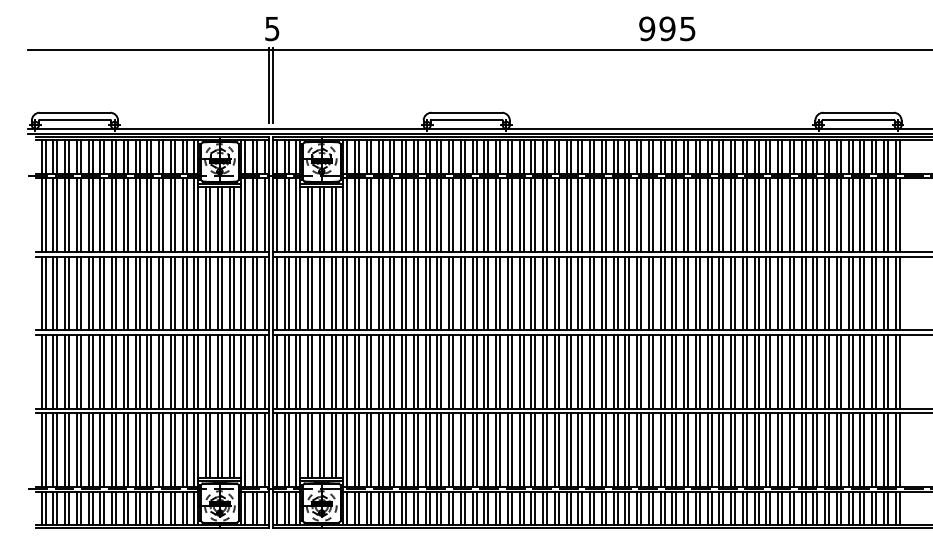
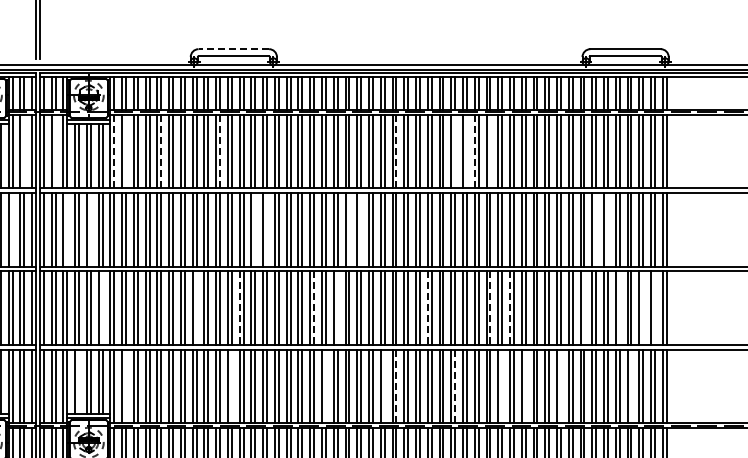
line: (466, 112) -> (233, 48), solid -> dashed
line: (257, 214) -> (24, 150), removed
line: (288, 214) -> (55, 150), removed
line: (359, 214) -> (126, 150), removed
line: (688, 214) -> (455, 150), removed
line: (699, 214) -> (466, 150), removed
line: (723, 214) -> (490, 150), removed
line: (347, 215) -> (114, 151), solid -> dashed
line: (394, 215) -> (161, 151), solid -> dashed
line: (453, 215) -> (220, 151), solid -> dashed
line: (629, 215) -> (396, 151), solid -> dashed
line: (707, 215) -> (474, 151), solid -> dashed
line: (245, 293) -> (12, 229), removed
line: (300, 293) -> (67, 229), removed
line: (323, 293) -> (90, 229), removed
line: (488, 293) -> (255, 229), removed
line: (500, 293) -> (267, 229), removed
line: (582, 293) -> (349, 229), removed
line: (594, 293) -> (361, 229), removed
line: (829, 293) -> (596, 229), removed
line: (840, 293) -> (607, 229), removed
line: (335, 371) -> (102, 307), removed
line: (429, 371) -> (196, 307), removed
line: (472, 371) -> (239, 307), solid -> dashed
line: (547, 371) -> (314, 307), solid -> dashed
line: (570, 371) -> (337, 307), removed
line: (660, 371) -> (427, 307), solid -> dashed
line: (723, 371) -> (490, 307), solid -> dashed
line: (742, 371) -> (509, 307), solid -> dashed
line: (817, 371) -> (584, 307), removed
line: (852, 371) -> (619, 307), removed
line: (876, 371) -> (643, 307), removed
line: (887, 371) -> (654, 307), removed
line: (312, 445) -> (79, 381), removed
line: (359, 449) -> (126, 385), removed
line: (464, 449) -> (231, 385), removed
line: (558, 449) -> (325, 385), removed
line: (617, 449) -> (384, 385), removed
line: (735, 449) -> (502, 385), removed
line: (758, 449) -> (525, 385), removed
line: (793, 449) -> (560, 385), removed
line: (864, 449) -> (631, 385), removed
line: (629, 450) -> (396, 386), solid -> dashed
line: (688, 450) -> (455, 386), solid -> dashed

